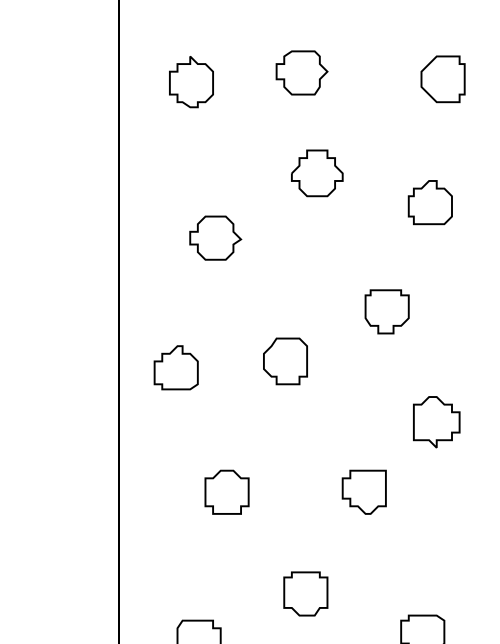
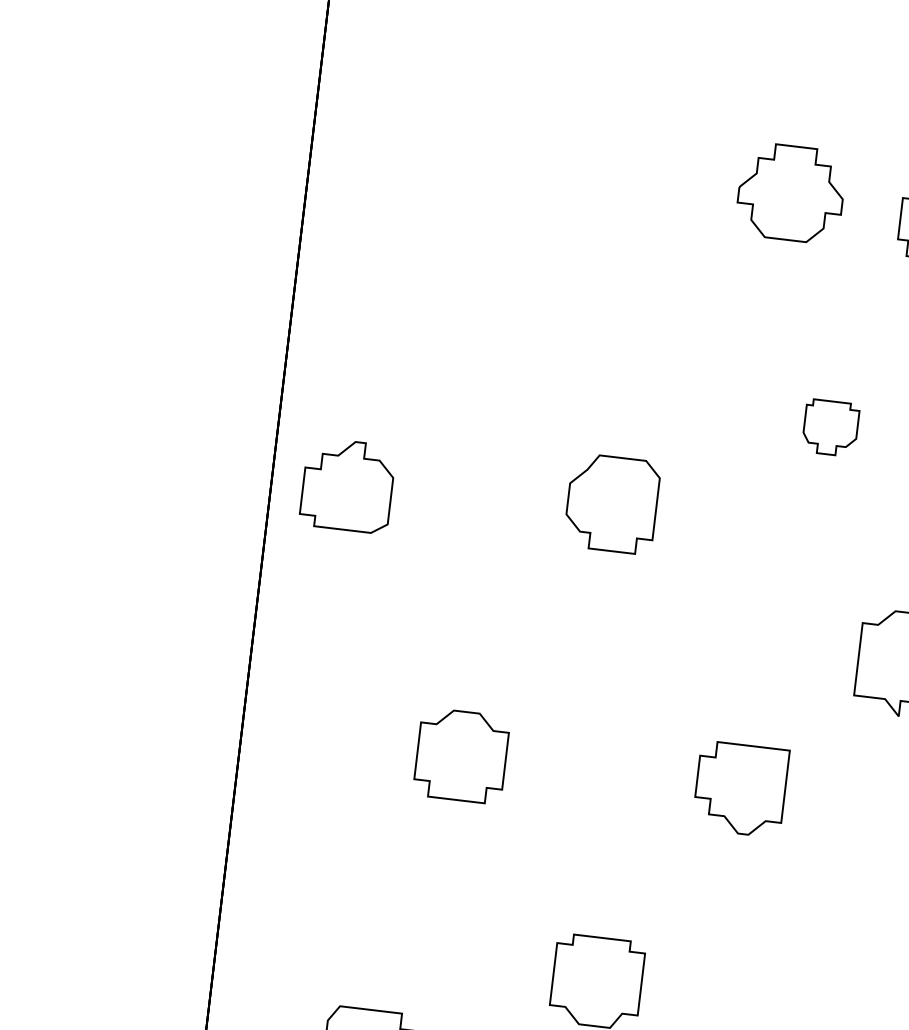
part: (317, 173) -> (791, 193), moved
part: (215, 237) -> (499, 235), removed
part: (386, 311) -> (829, 427), size x0.6
part: (175, 367) -> (346, 484), moved

